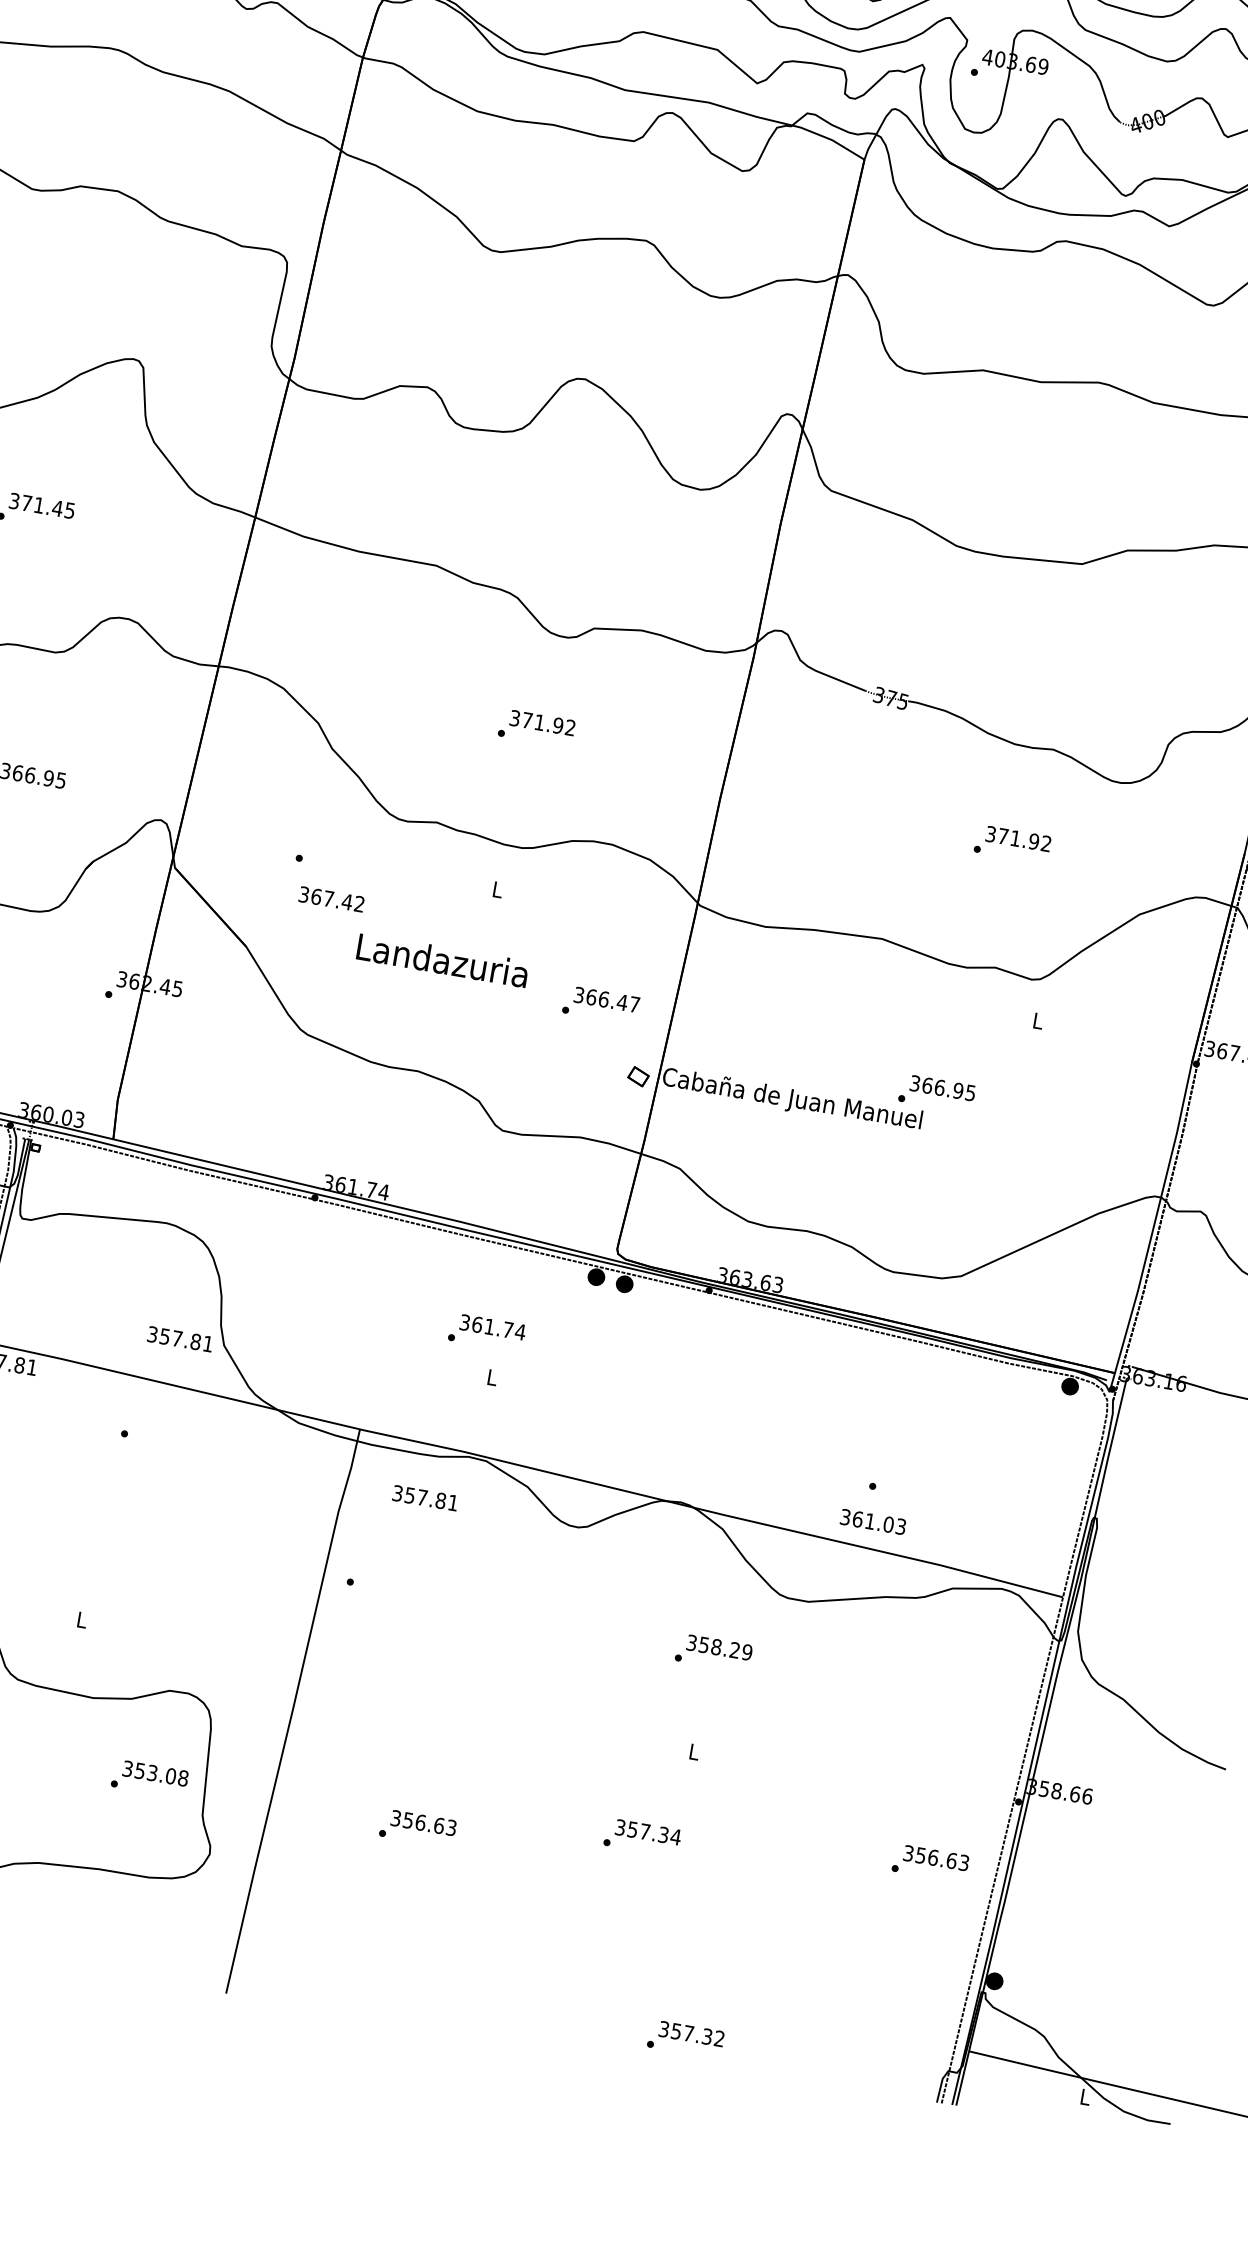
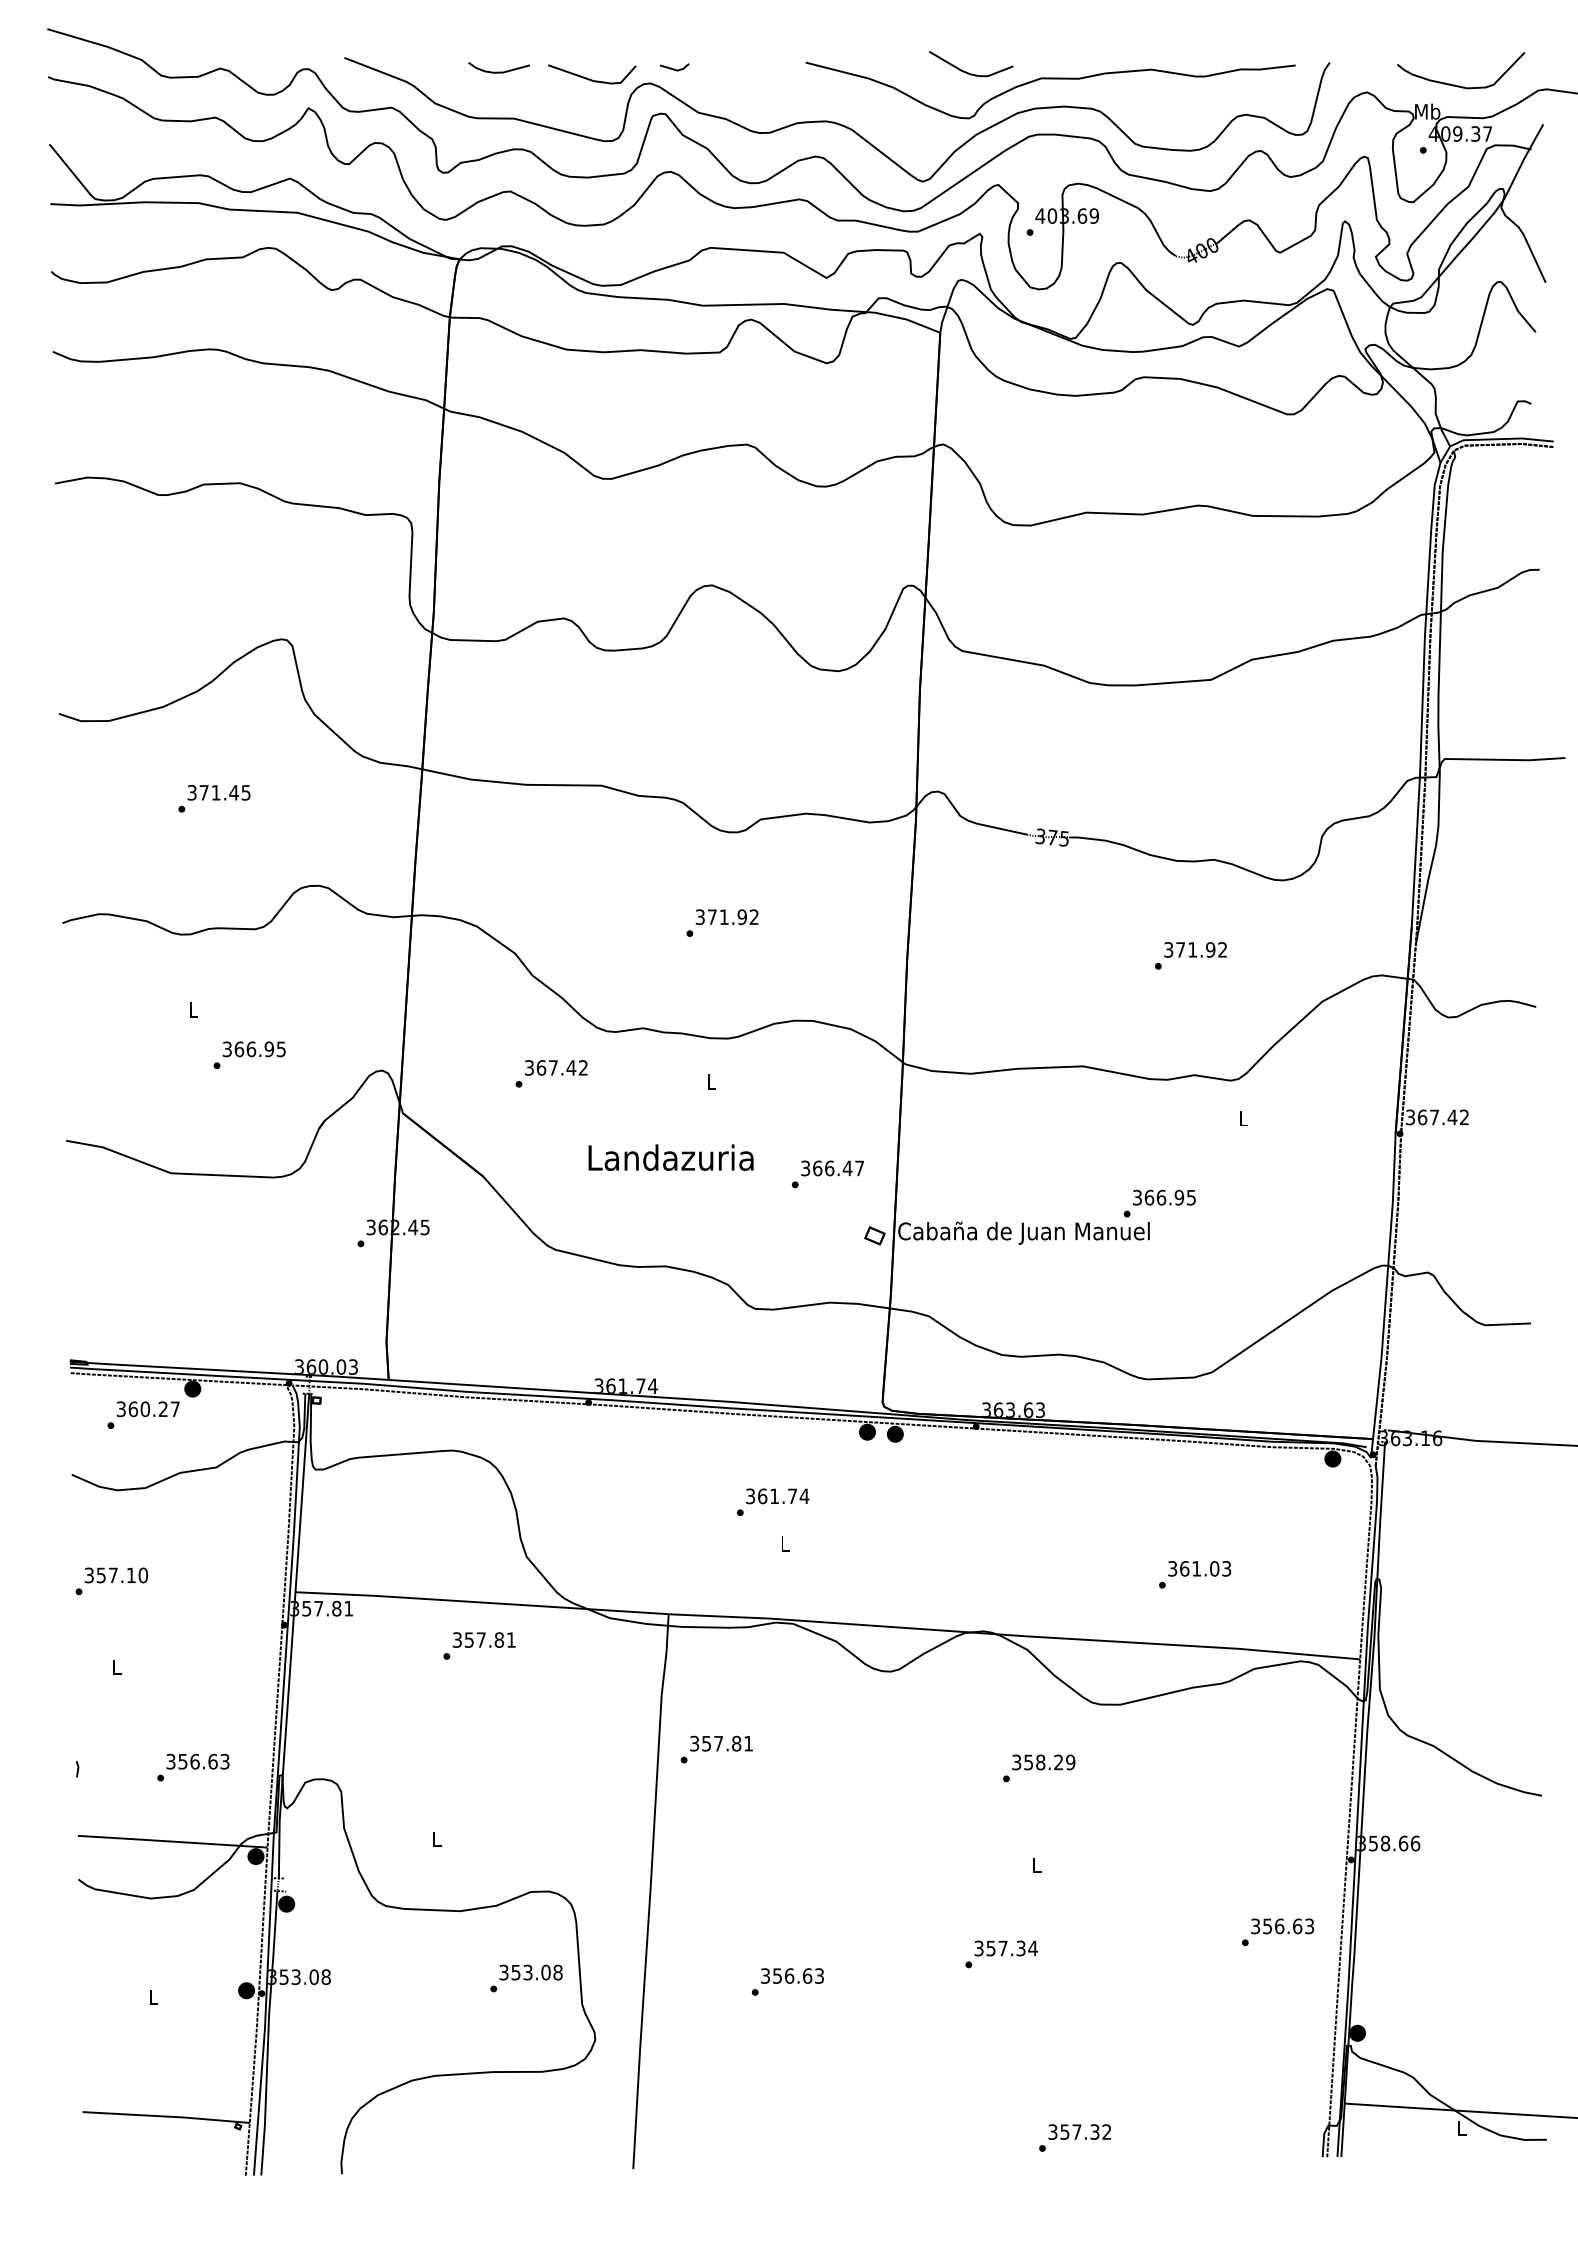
text: (332, 899) -> (556, 1067), moved
text: (179, 1338) -> (483, 1639), moved
text: (425, 1498) -> (721, 1743), moved
text: (873, 1521) -> (1199, 1568), moved

